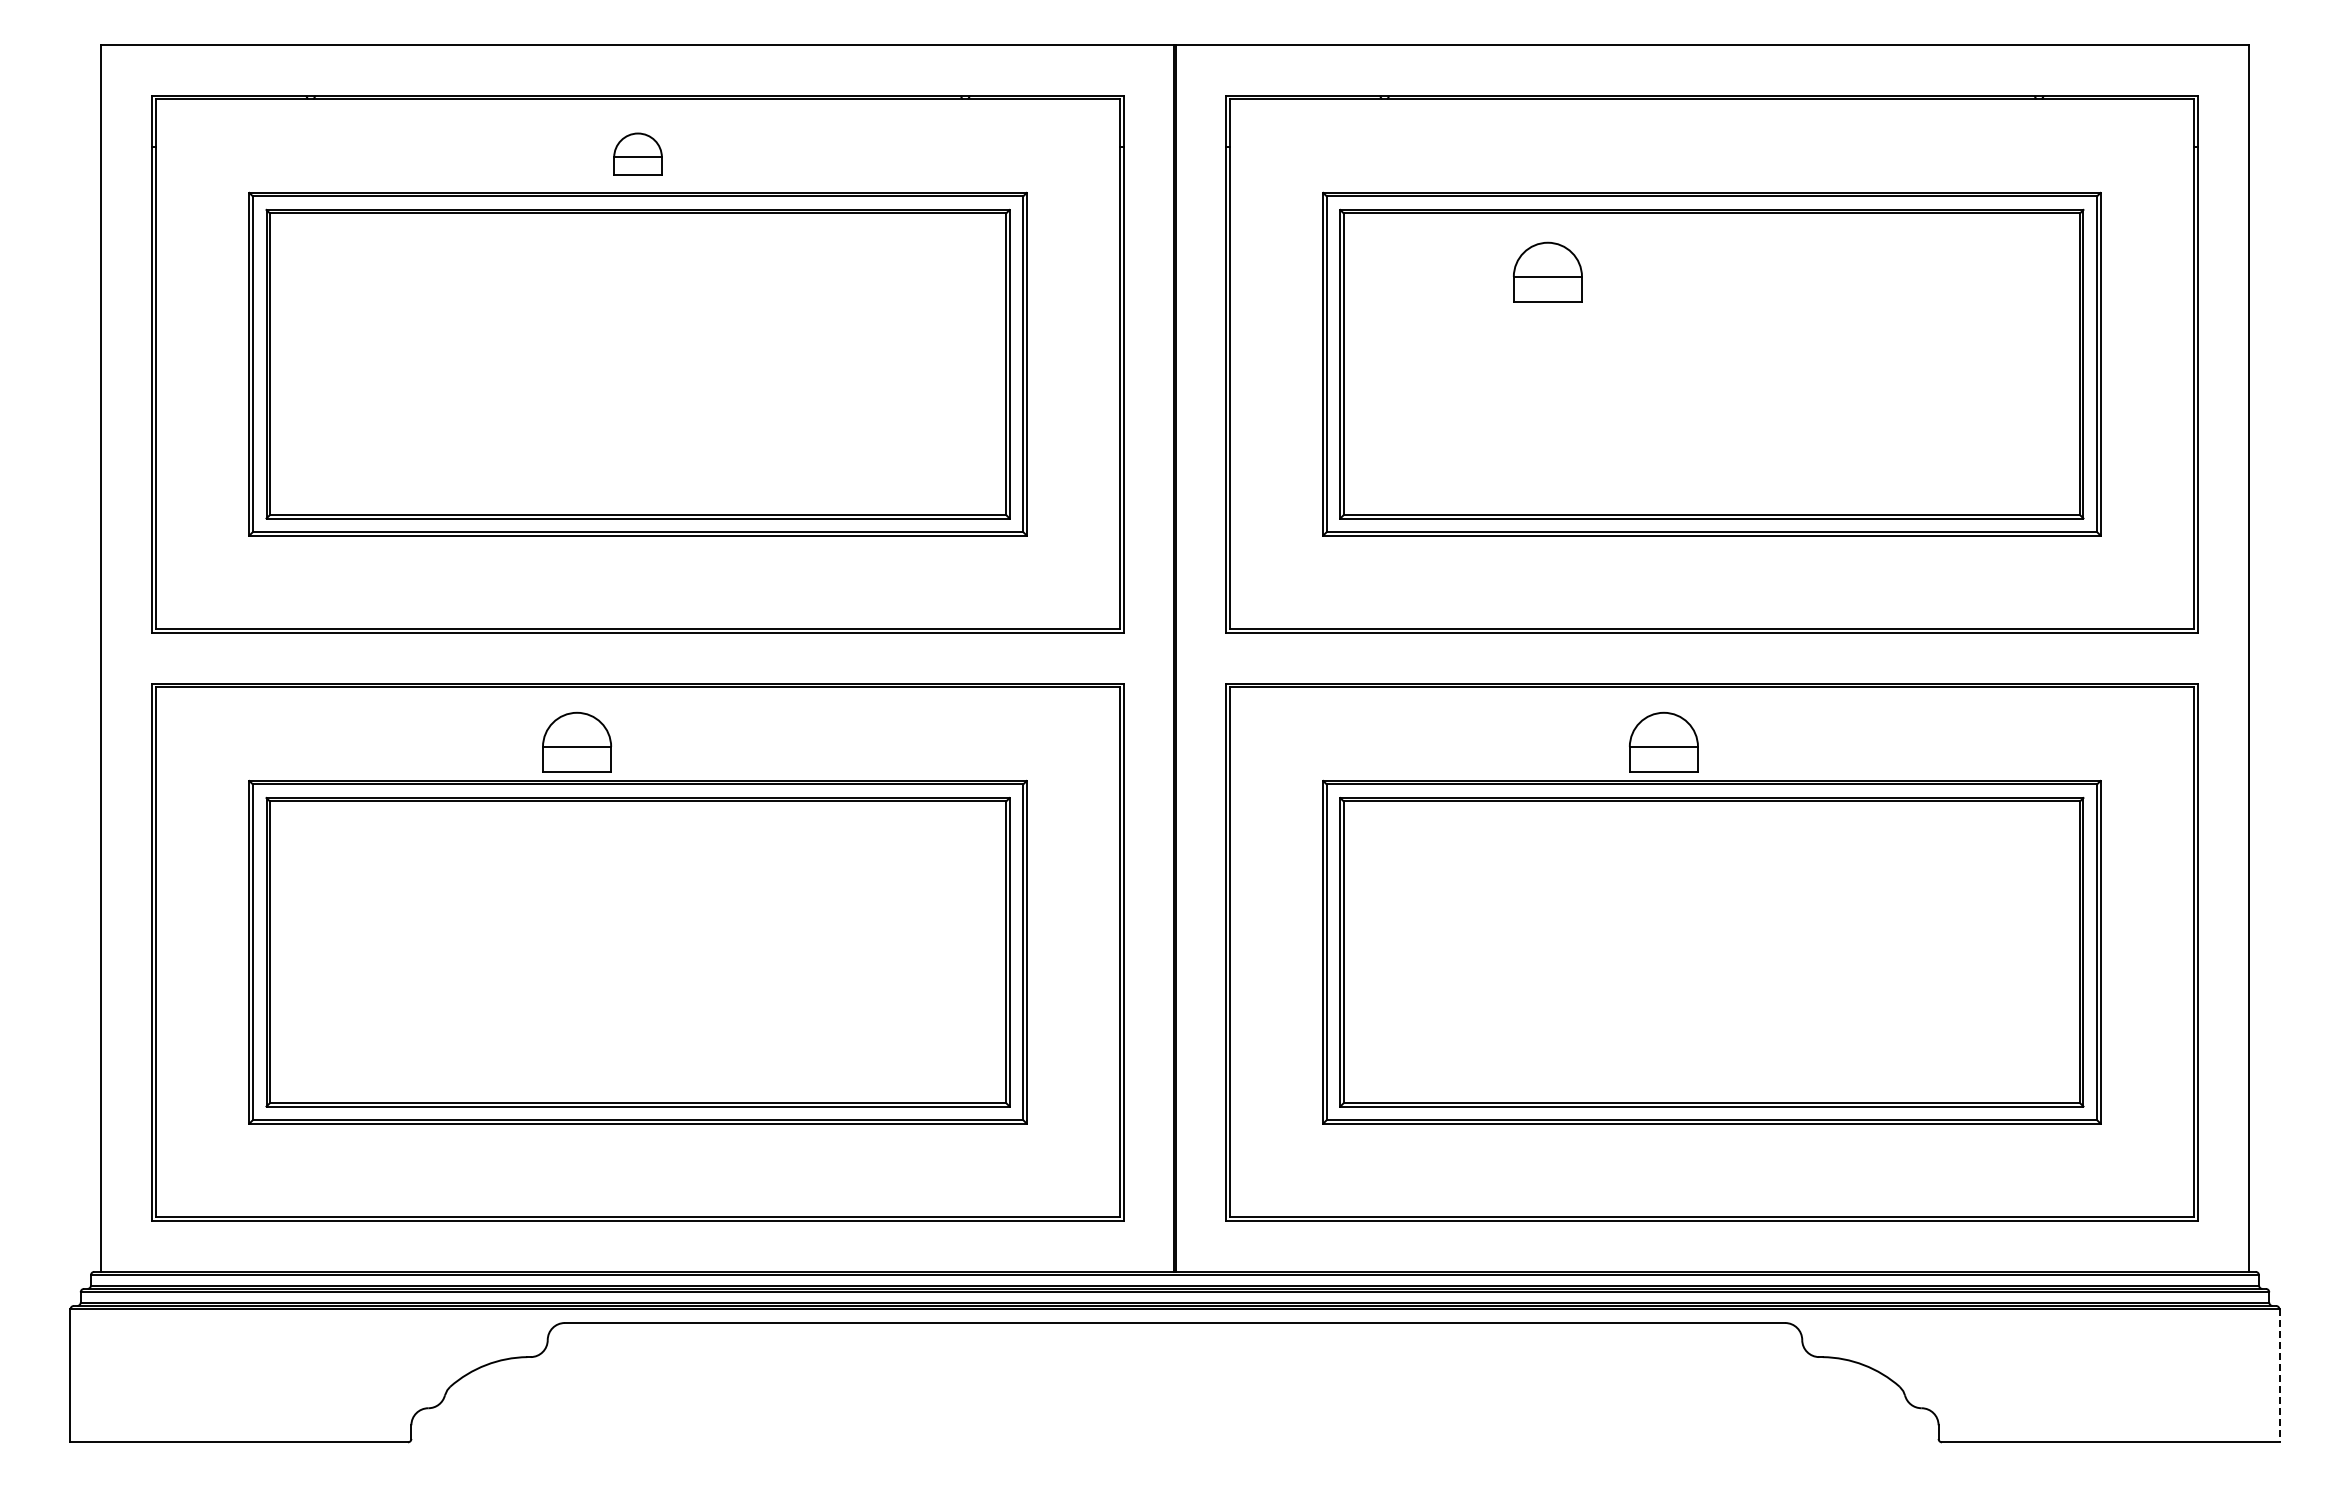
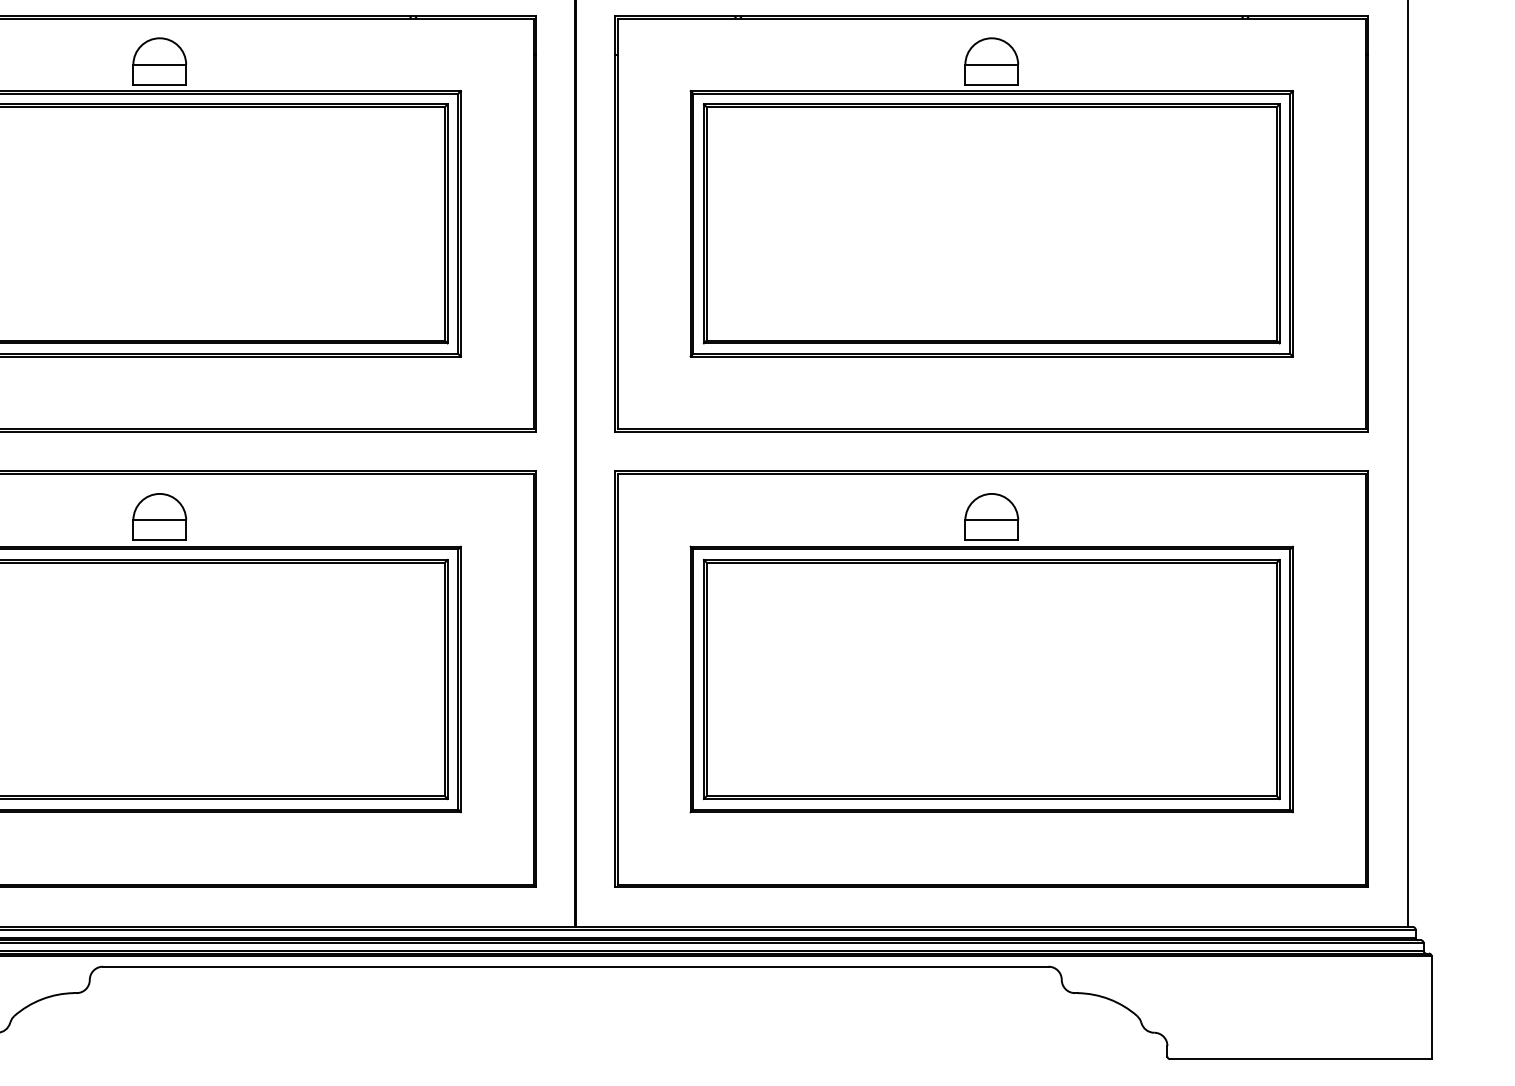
part: (637, 153) -> (159, 60), size x1.43
part: (1547, 271) -> (991, 60), moved
part: (576, 741) -> (159, 516), moved
part: (1663, 741) -> (991, 516), moved
line: (2279, 1376) -> (1431, 1008), dashed -> solid

